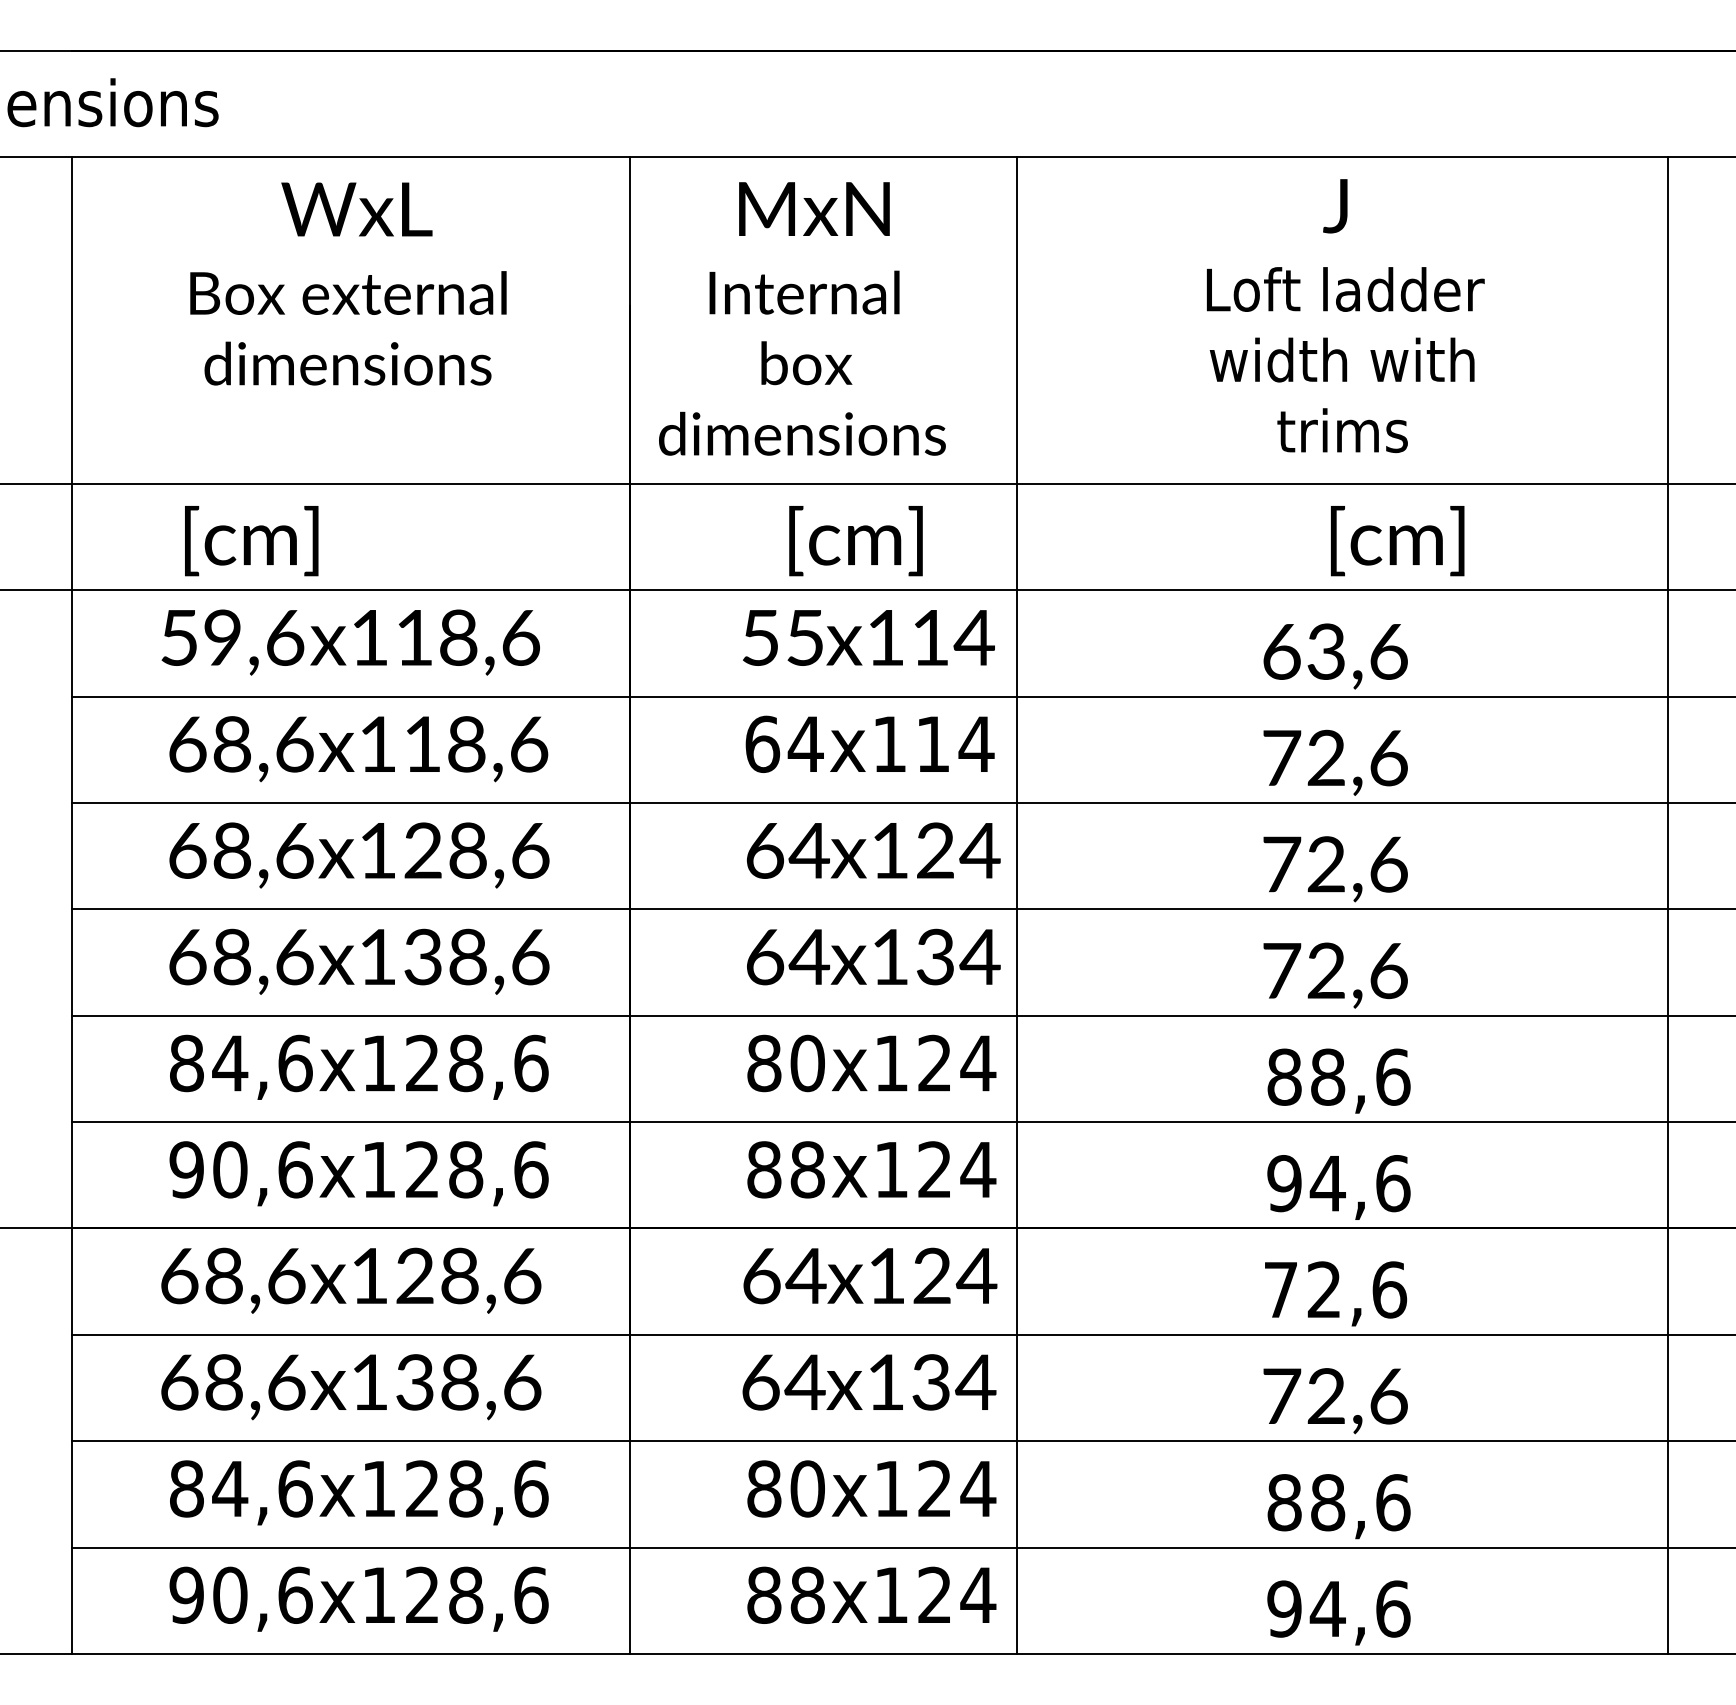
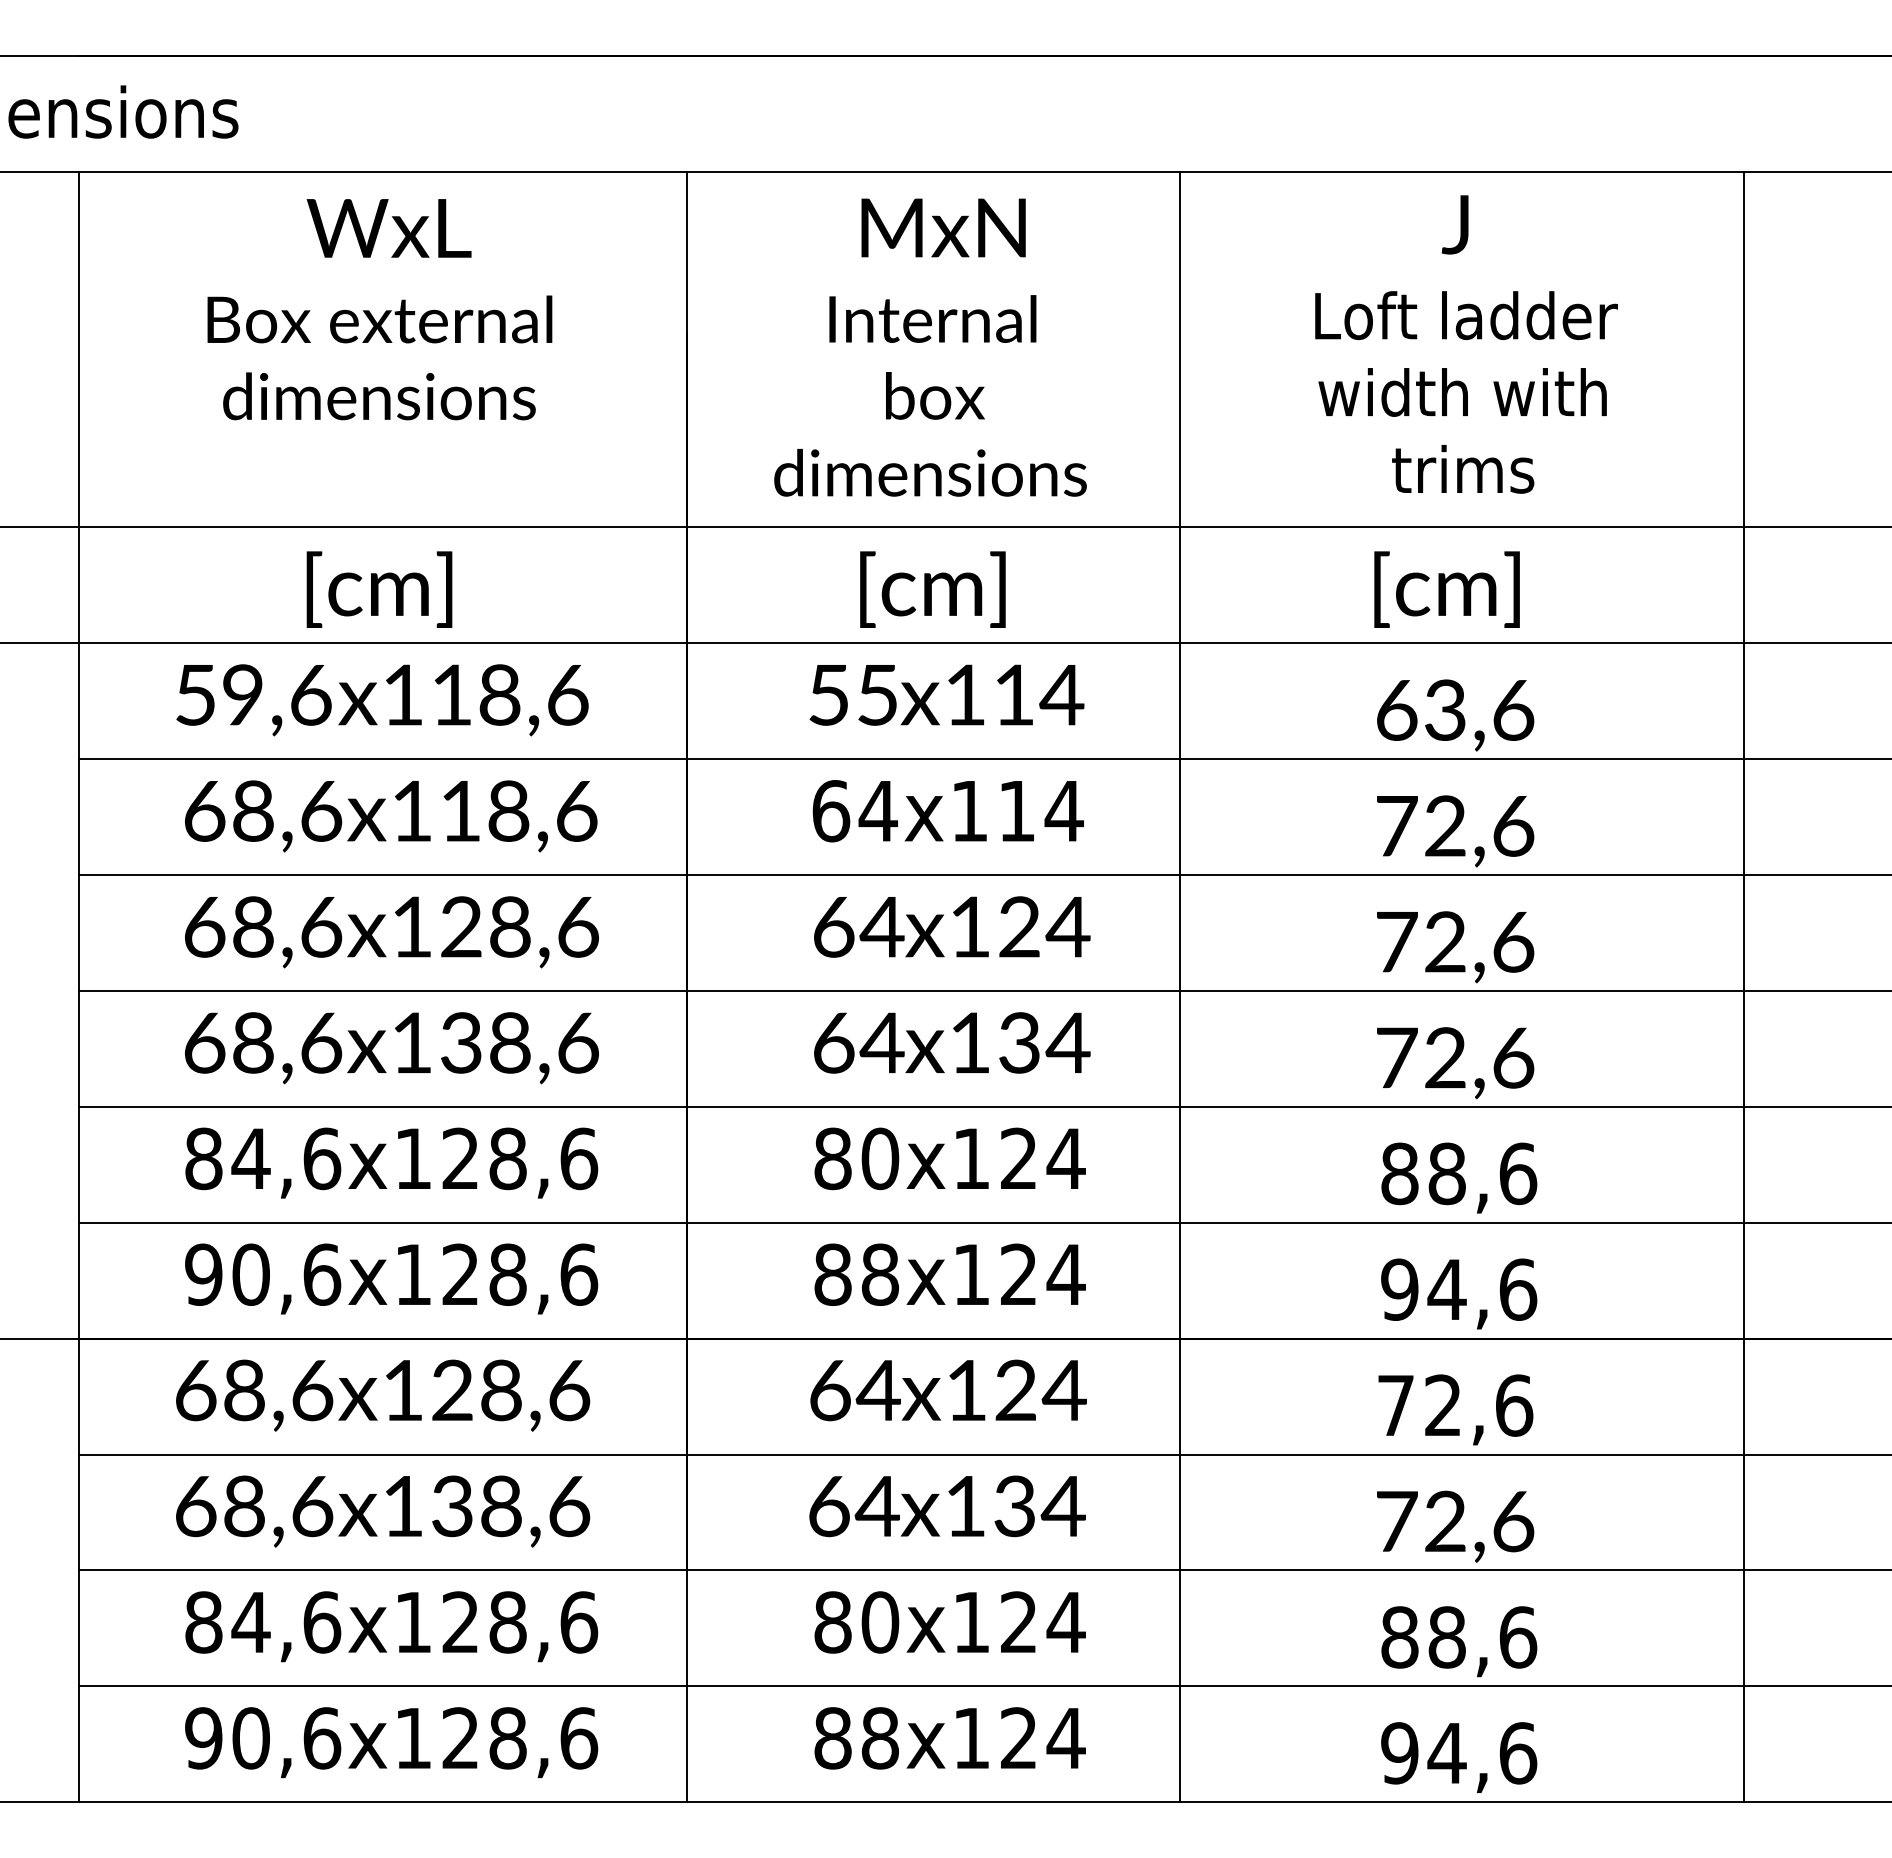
text: (802, 318) -> (930, 347), moved
text: (251, 540) -> (379, 589), moved
text: (1397, 540) -> (1446, 589), moved
line: (1017, 905) -> (1180, 986), moved
line: (1667, 905) -> (1743, 986), moved

